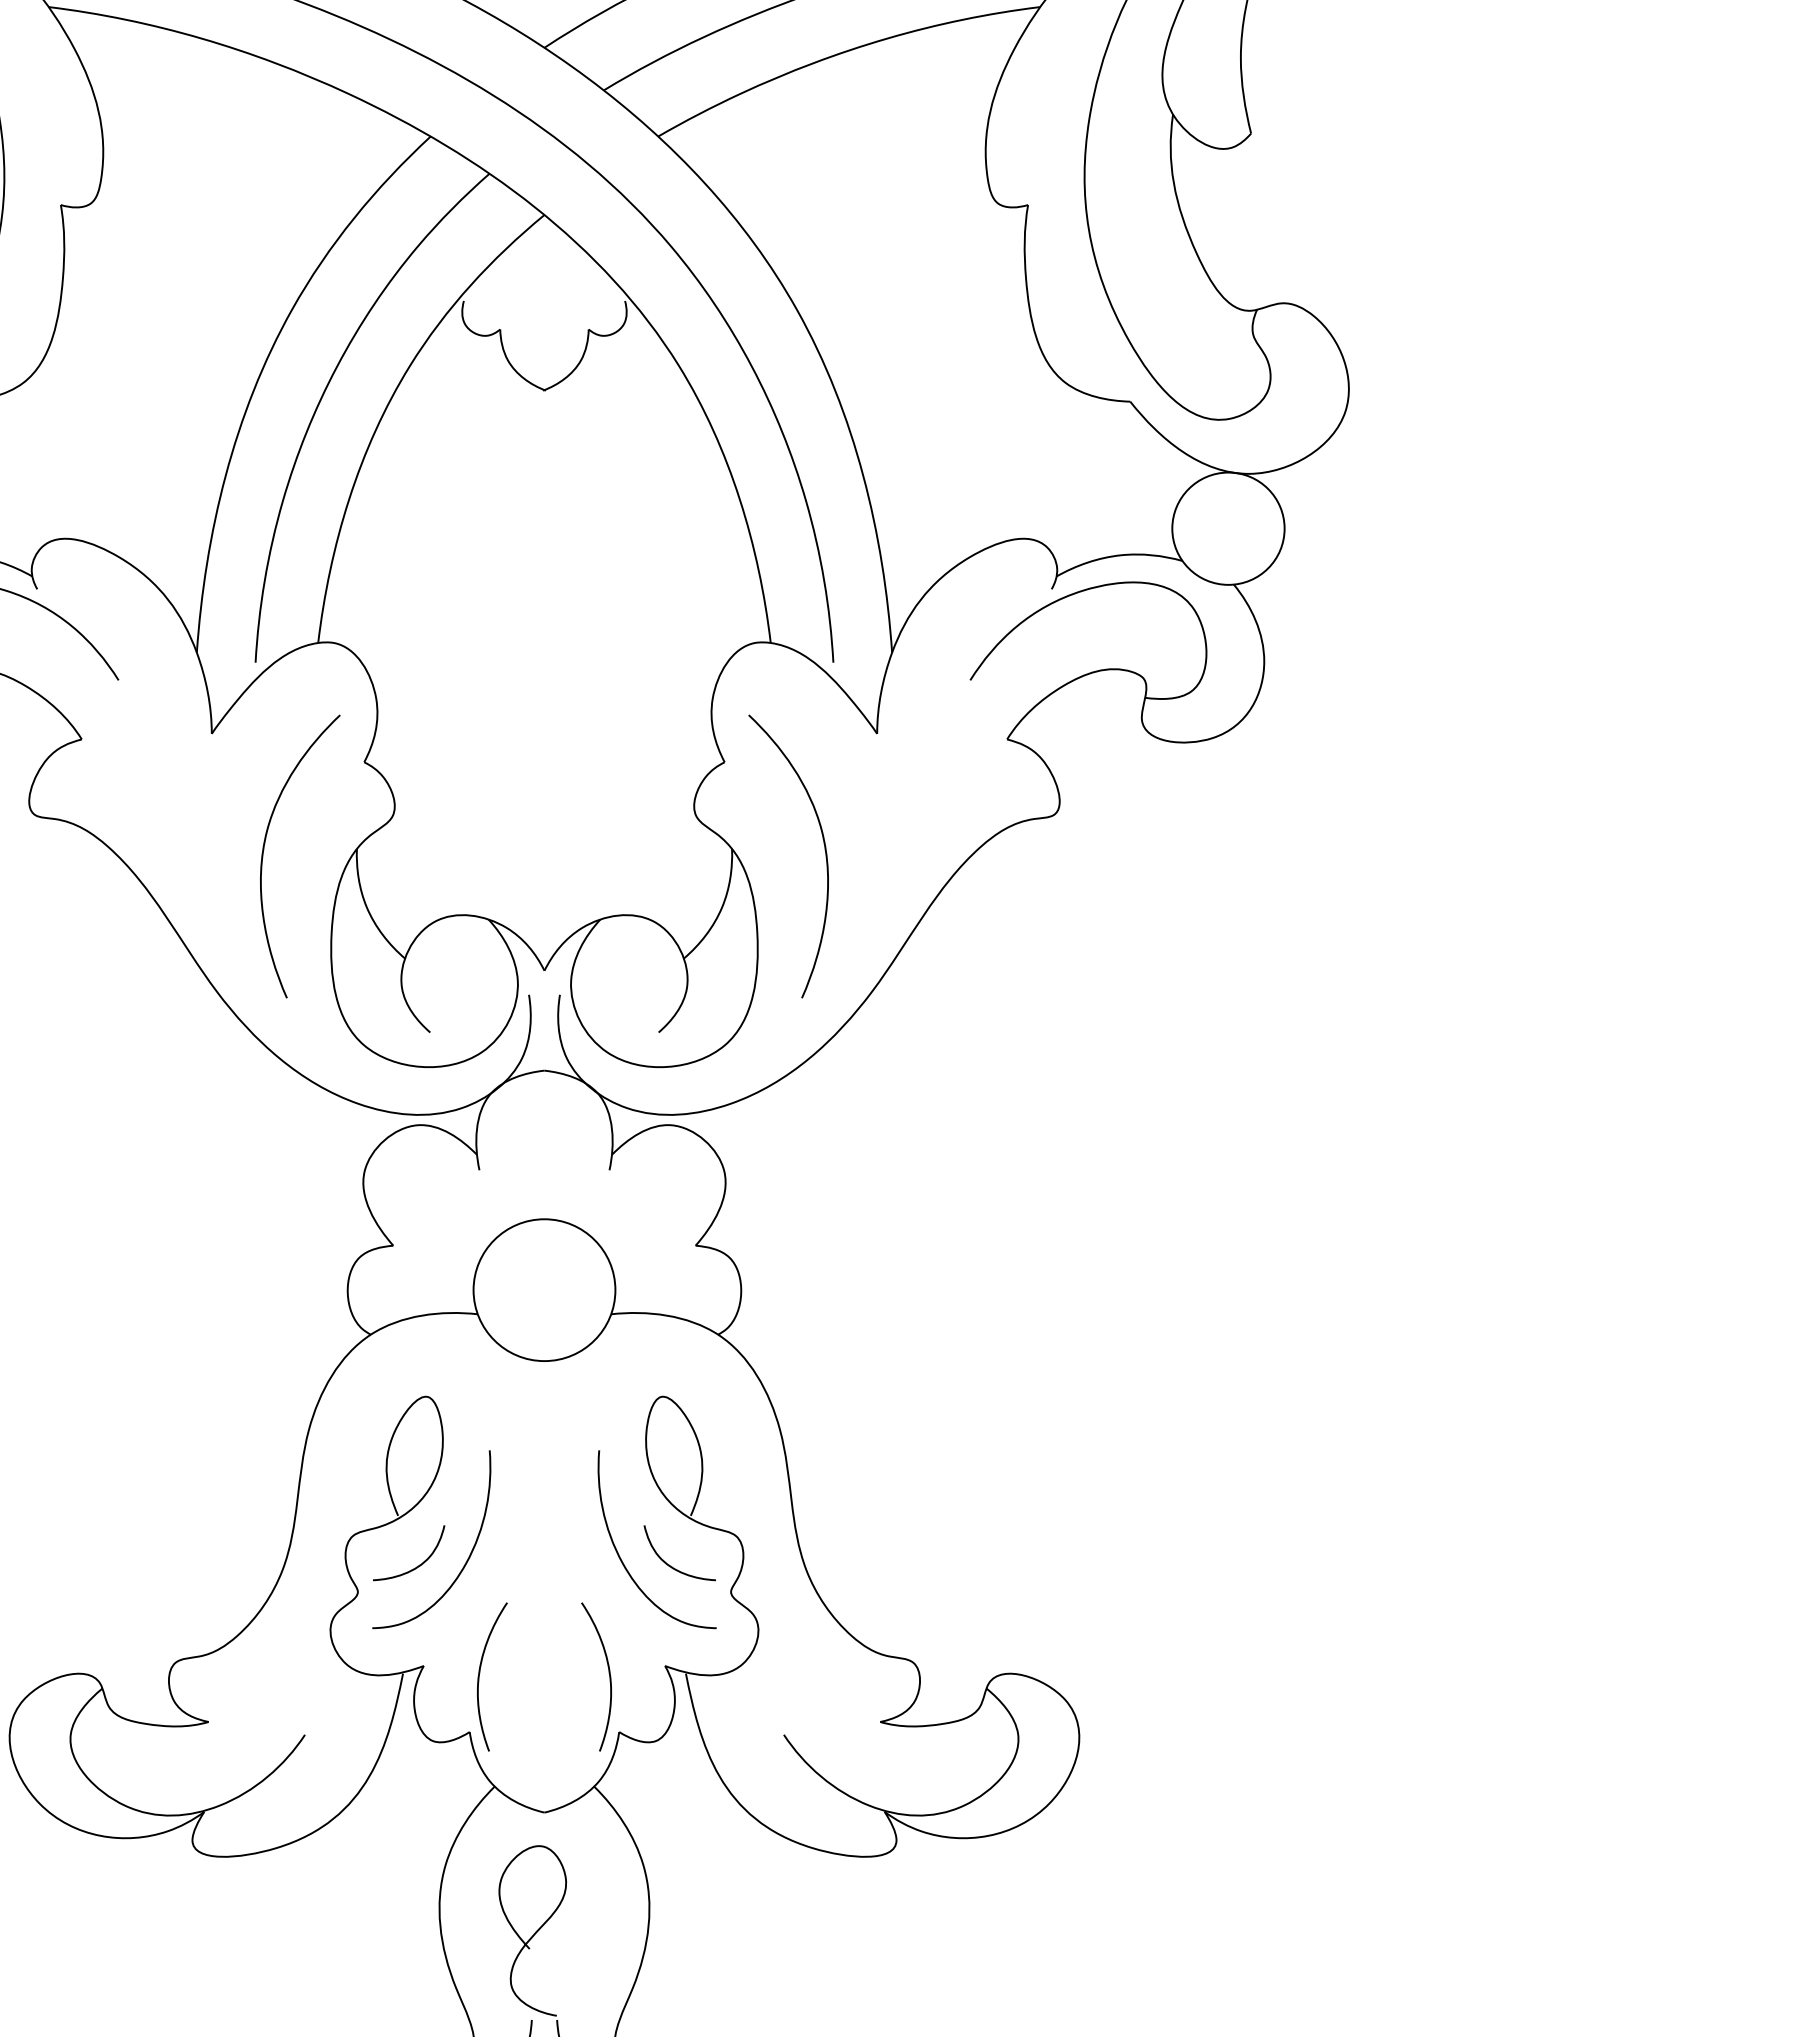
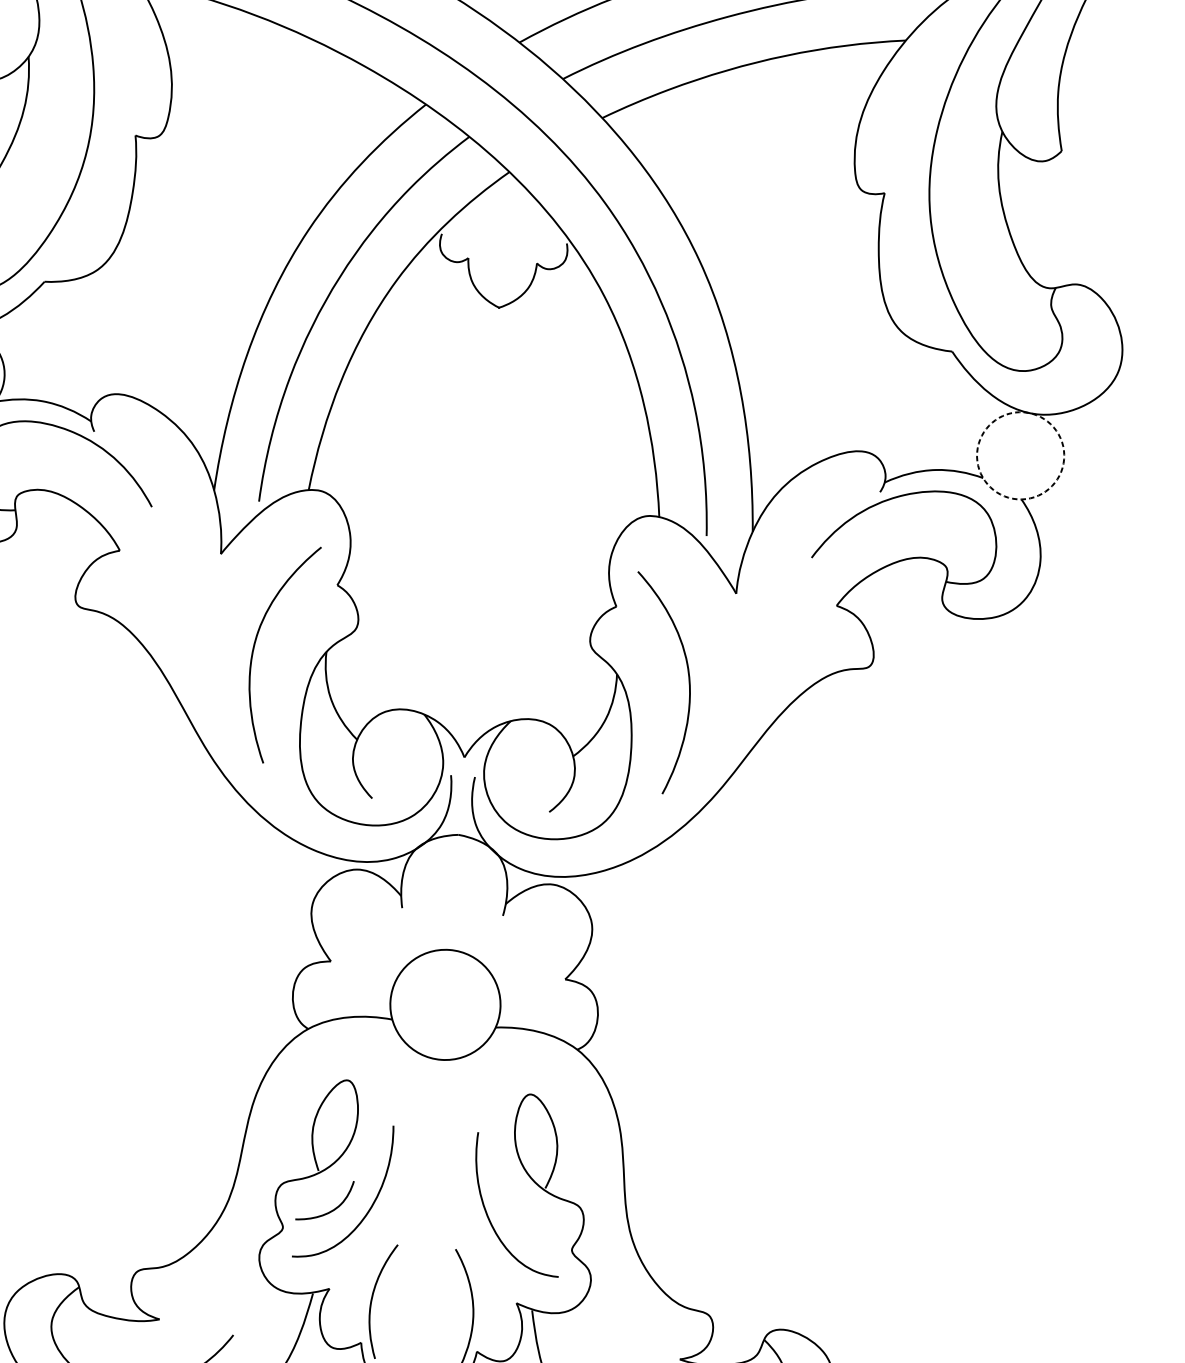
circle: (1228, 528) -> (1020, 455), solid -> dashed
curve: (672, 1566) -> (528, 1226), removed

